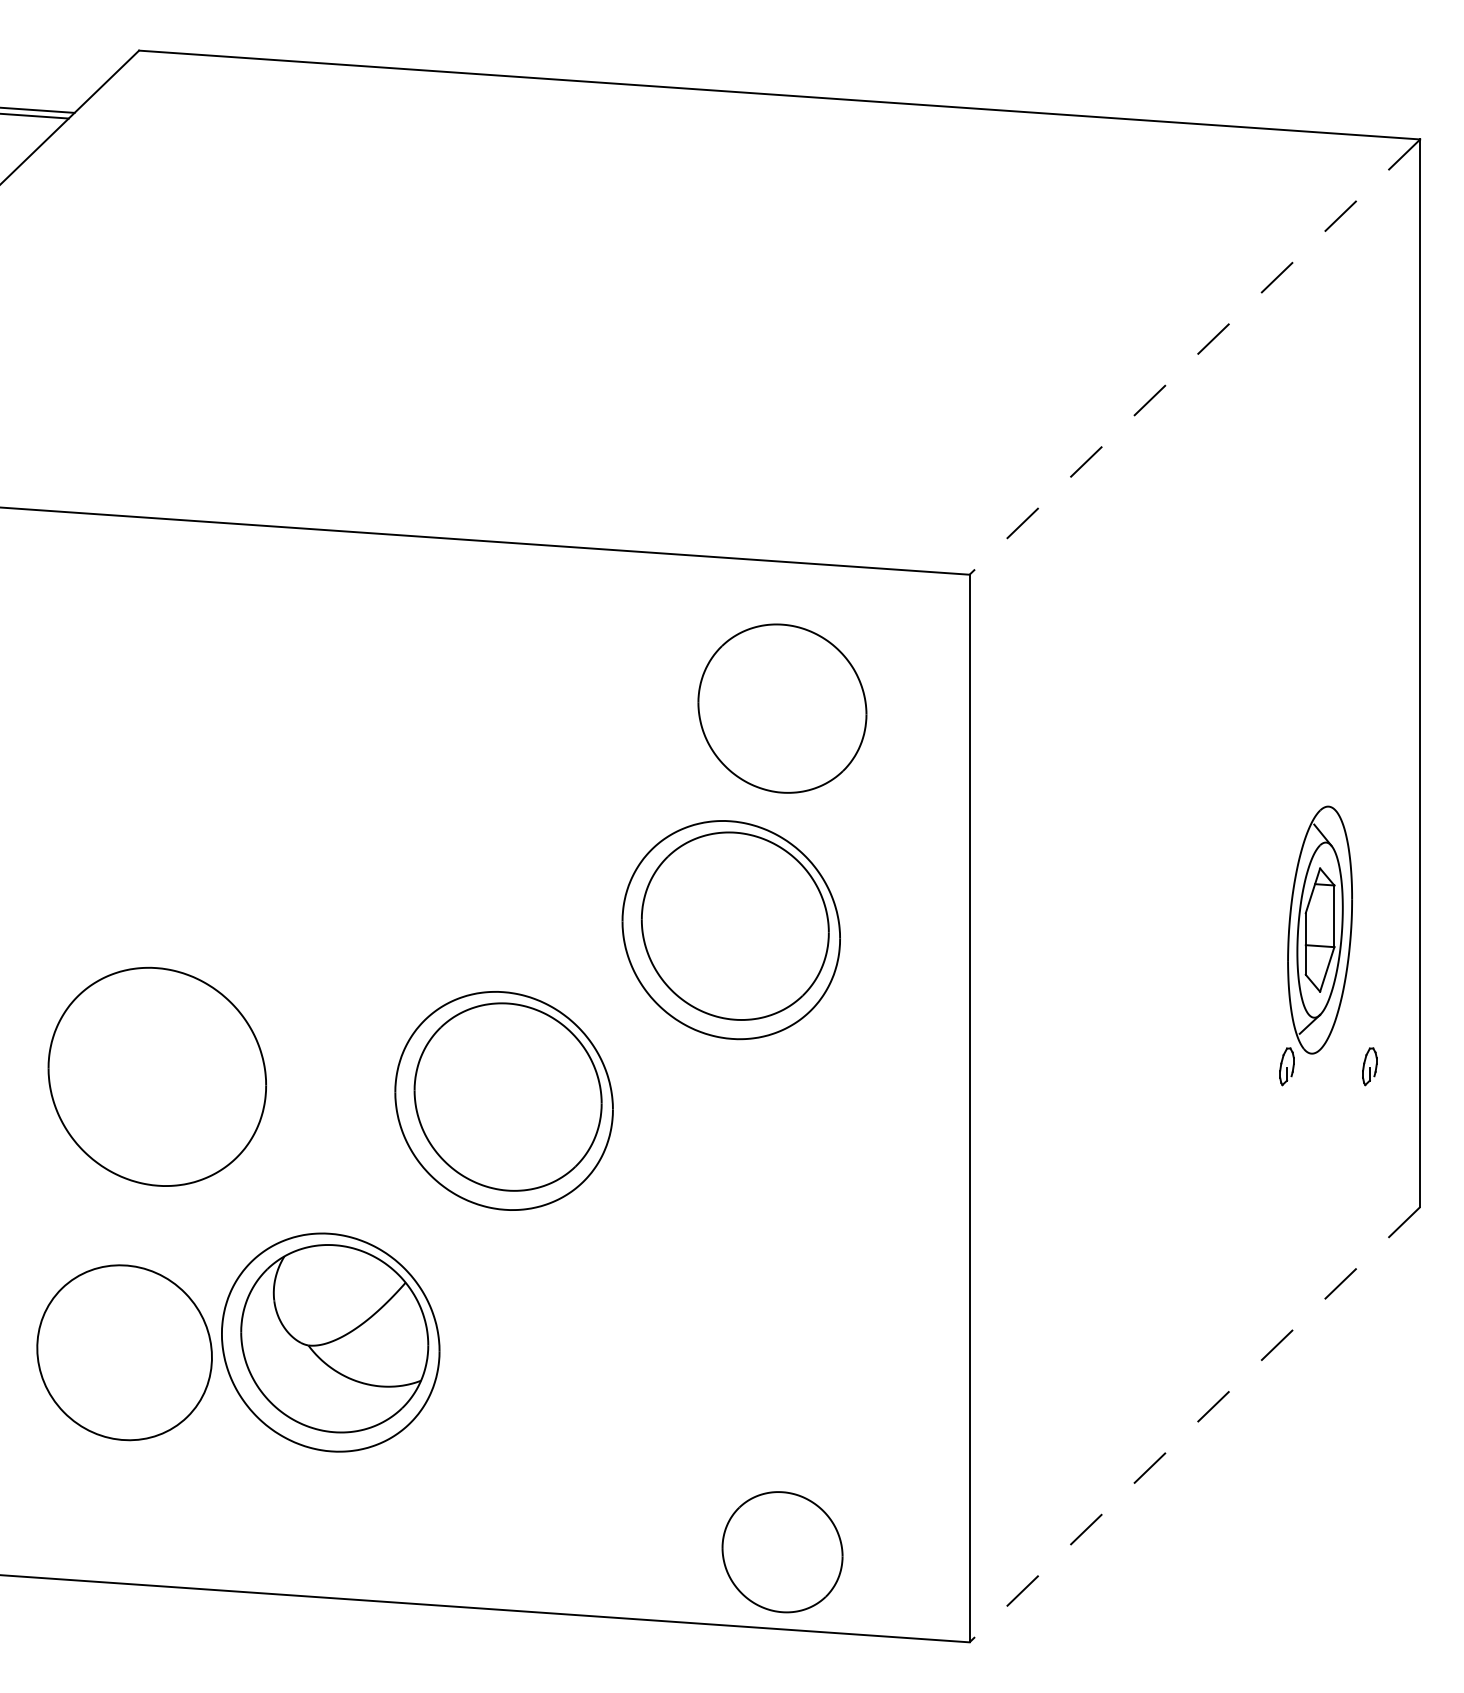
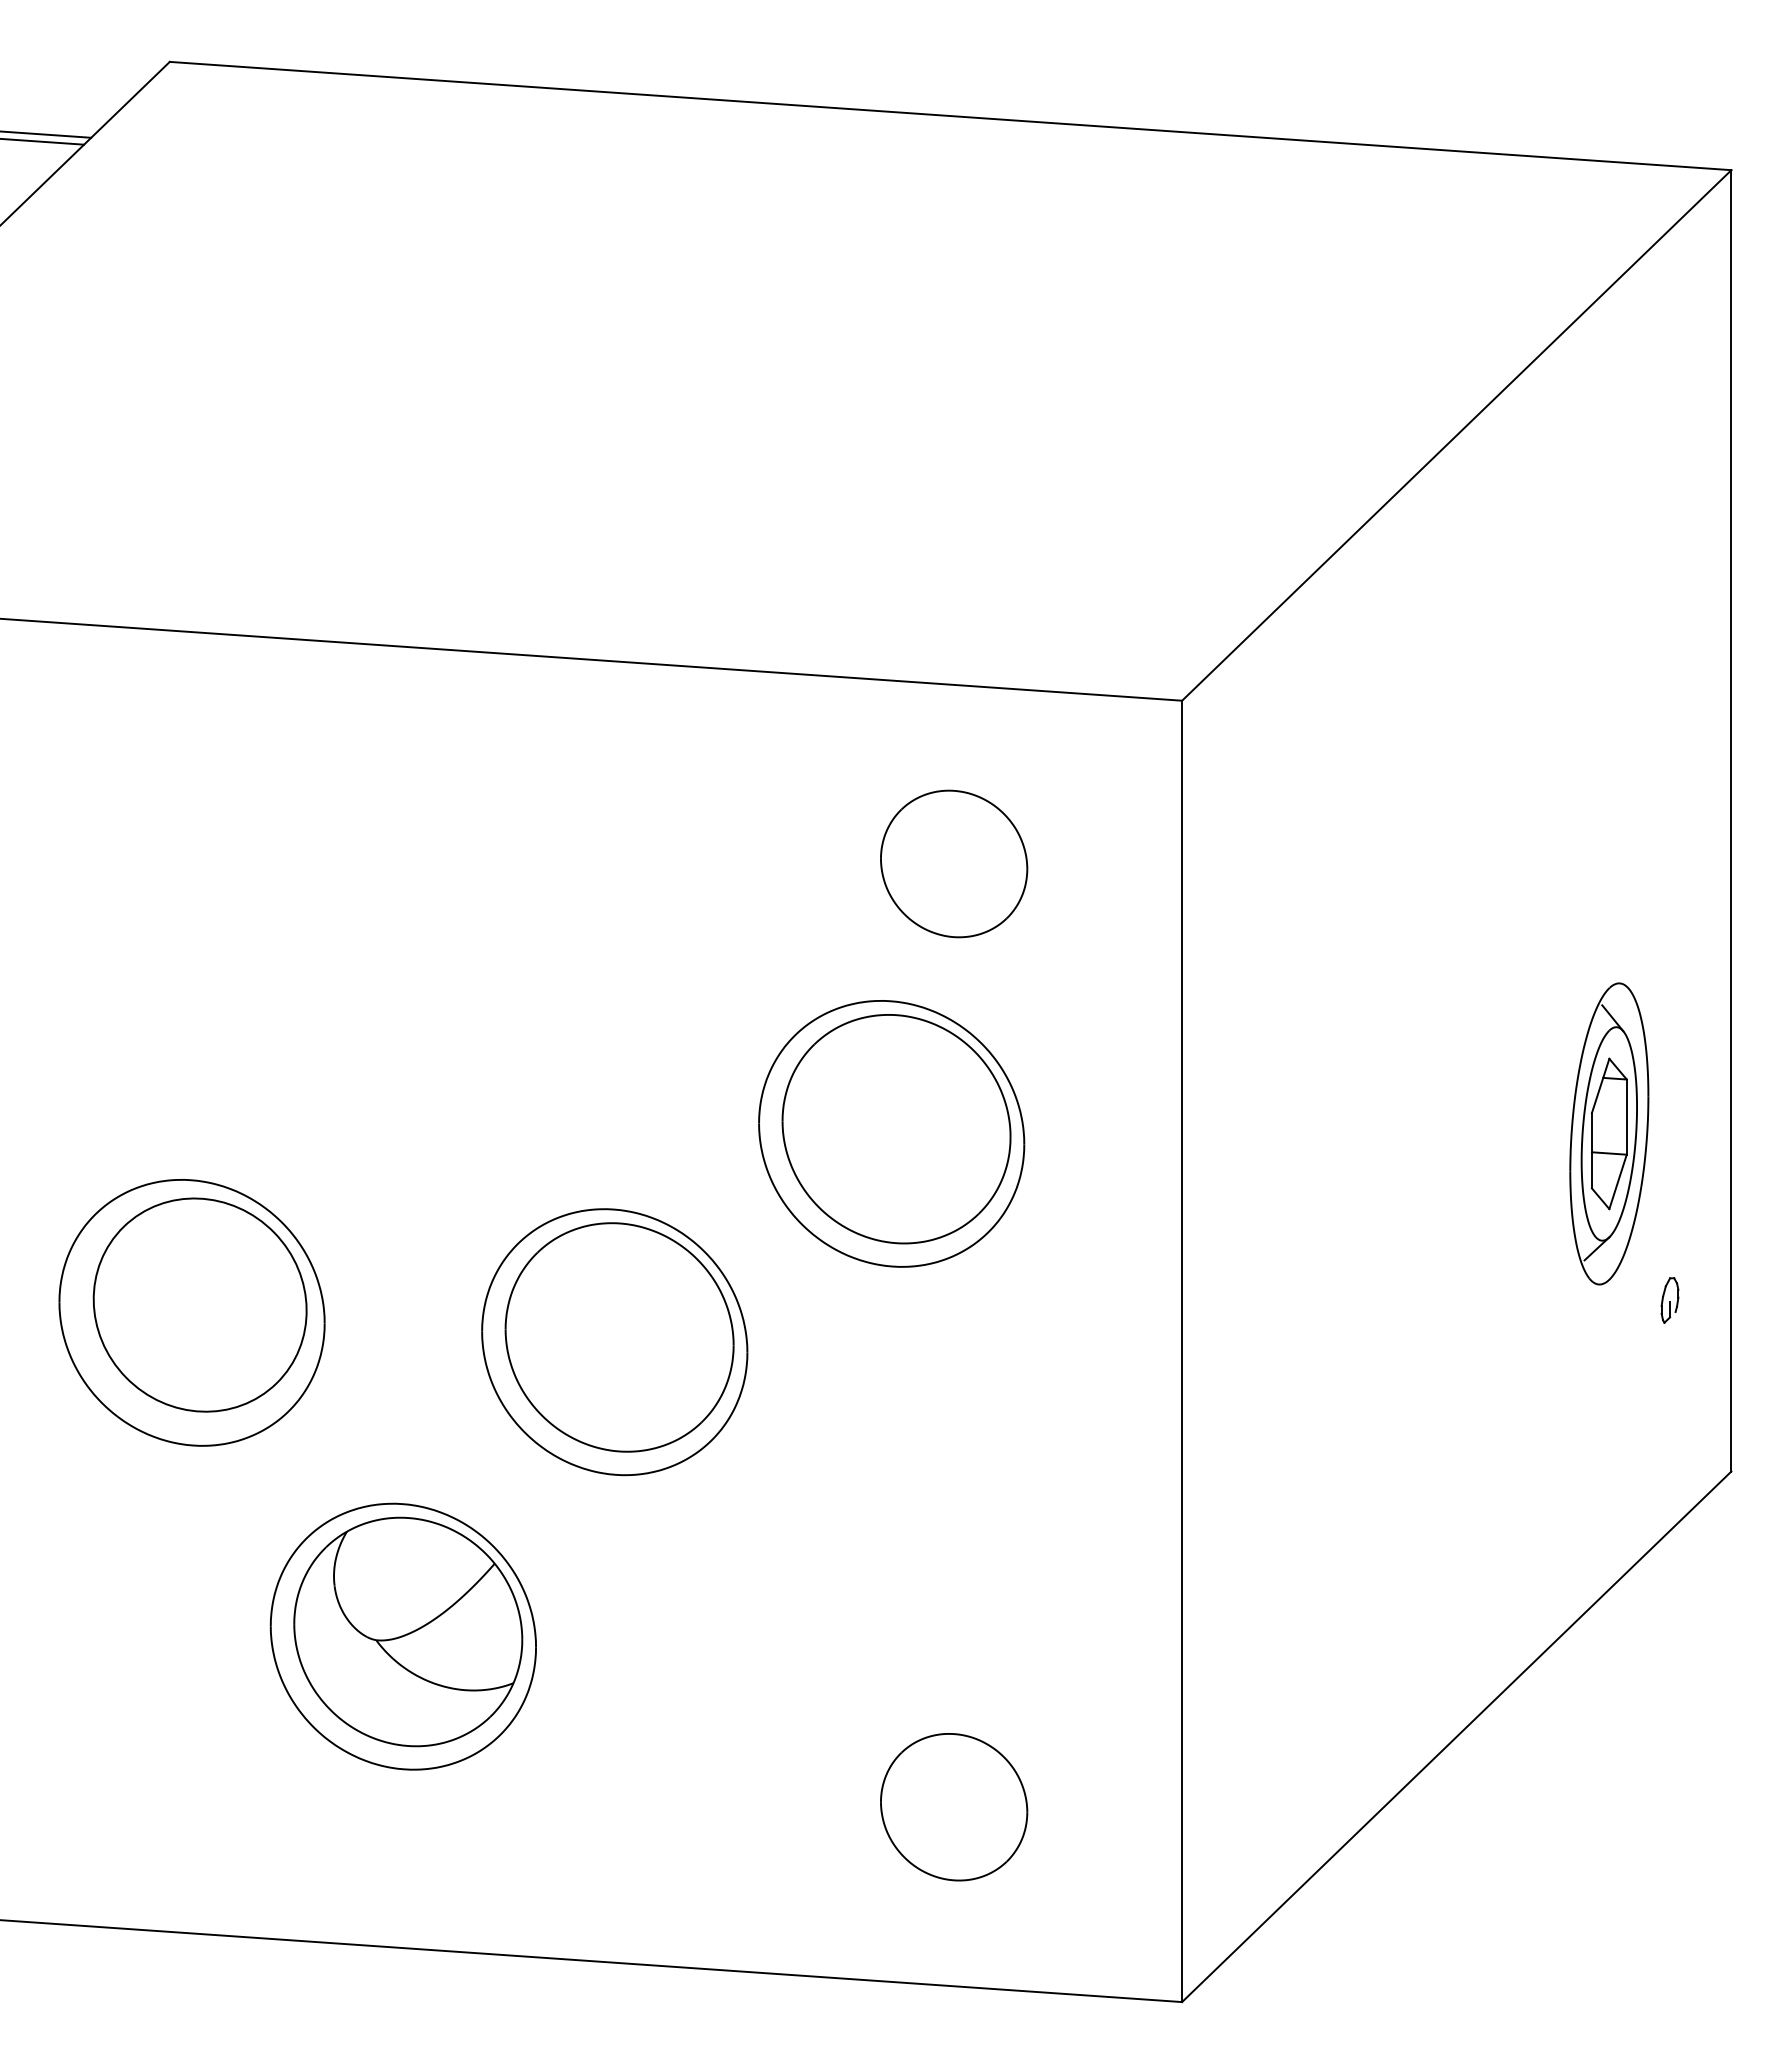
line: (1194, 357) -> (1456, 435), dashed -> solid
part: (782, 708) -> (954, 863), size x0.71
part: (1286, 1066) -> (1568, 1300), removed
part: (124, 1352) -> (199, 1304), moved
line: (1194, 1424) -> (1456, 1736), dashed -> solid
part: (782, 1552) -> (954, 1807), moved

